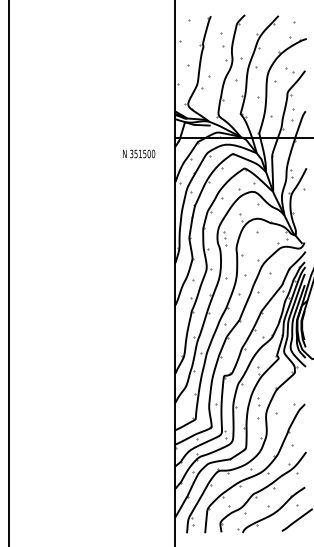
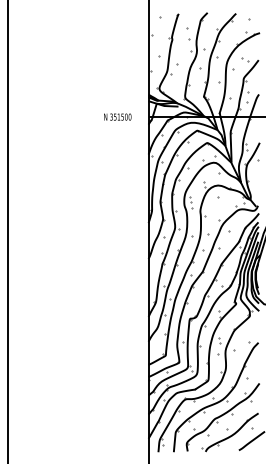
text: (139, 153) -> (118, 116), moved

